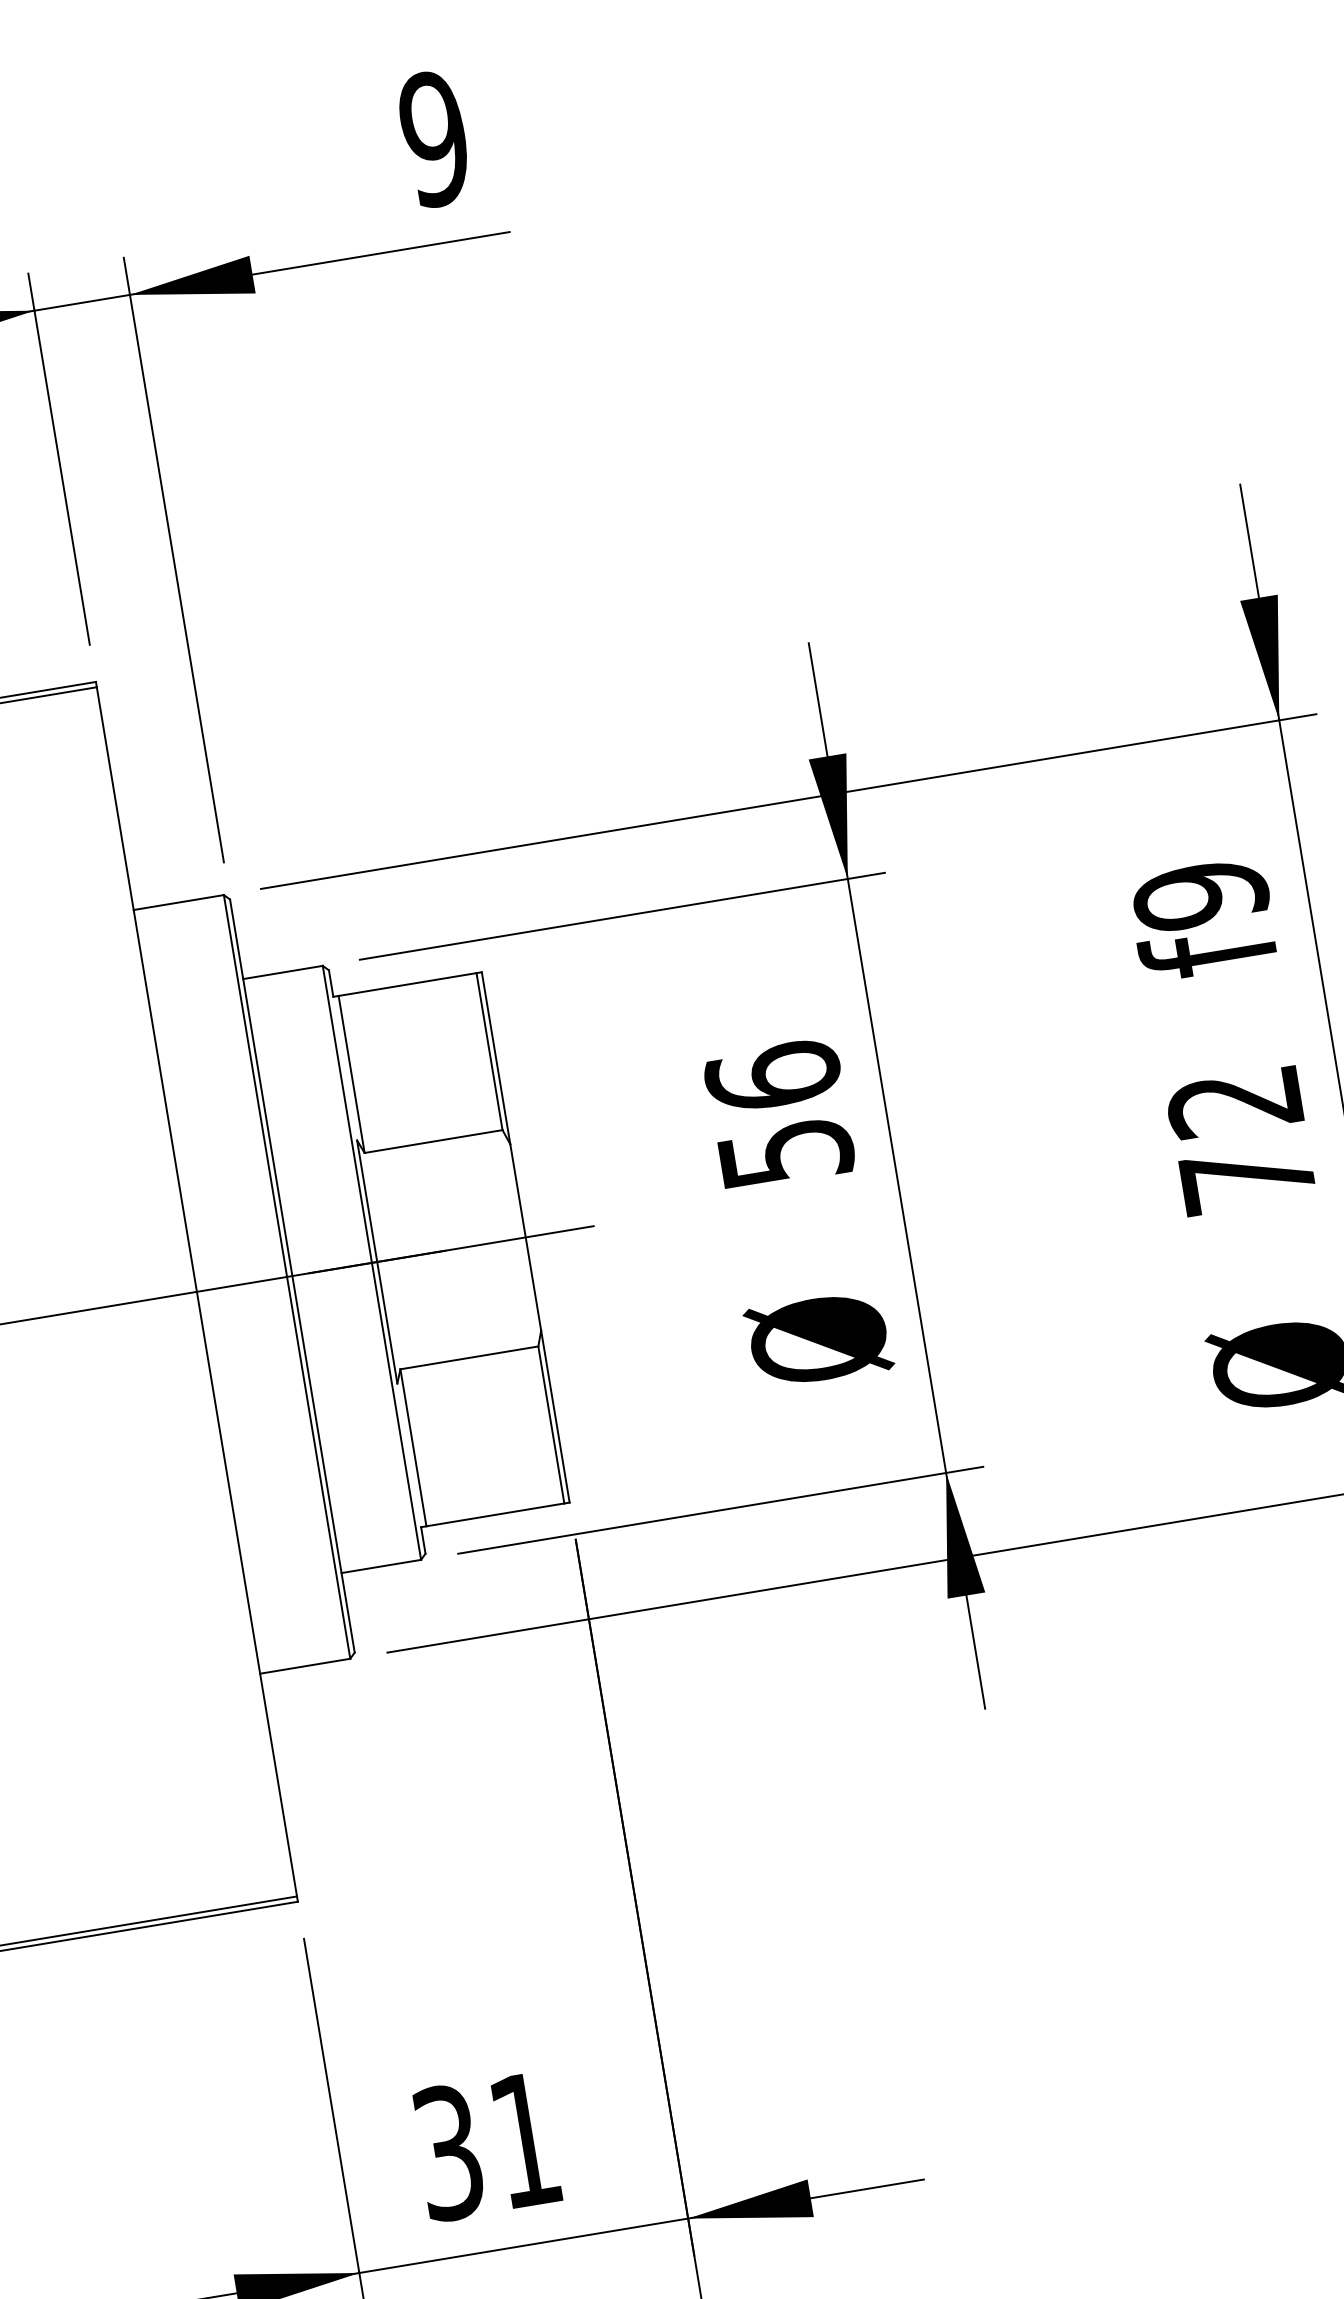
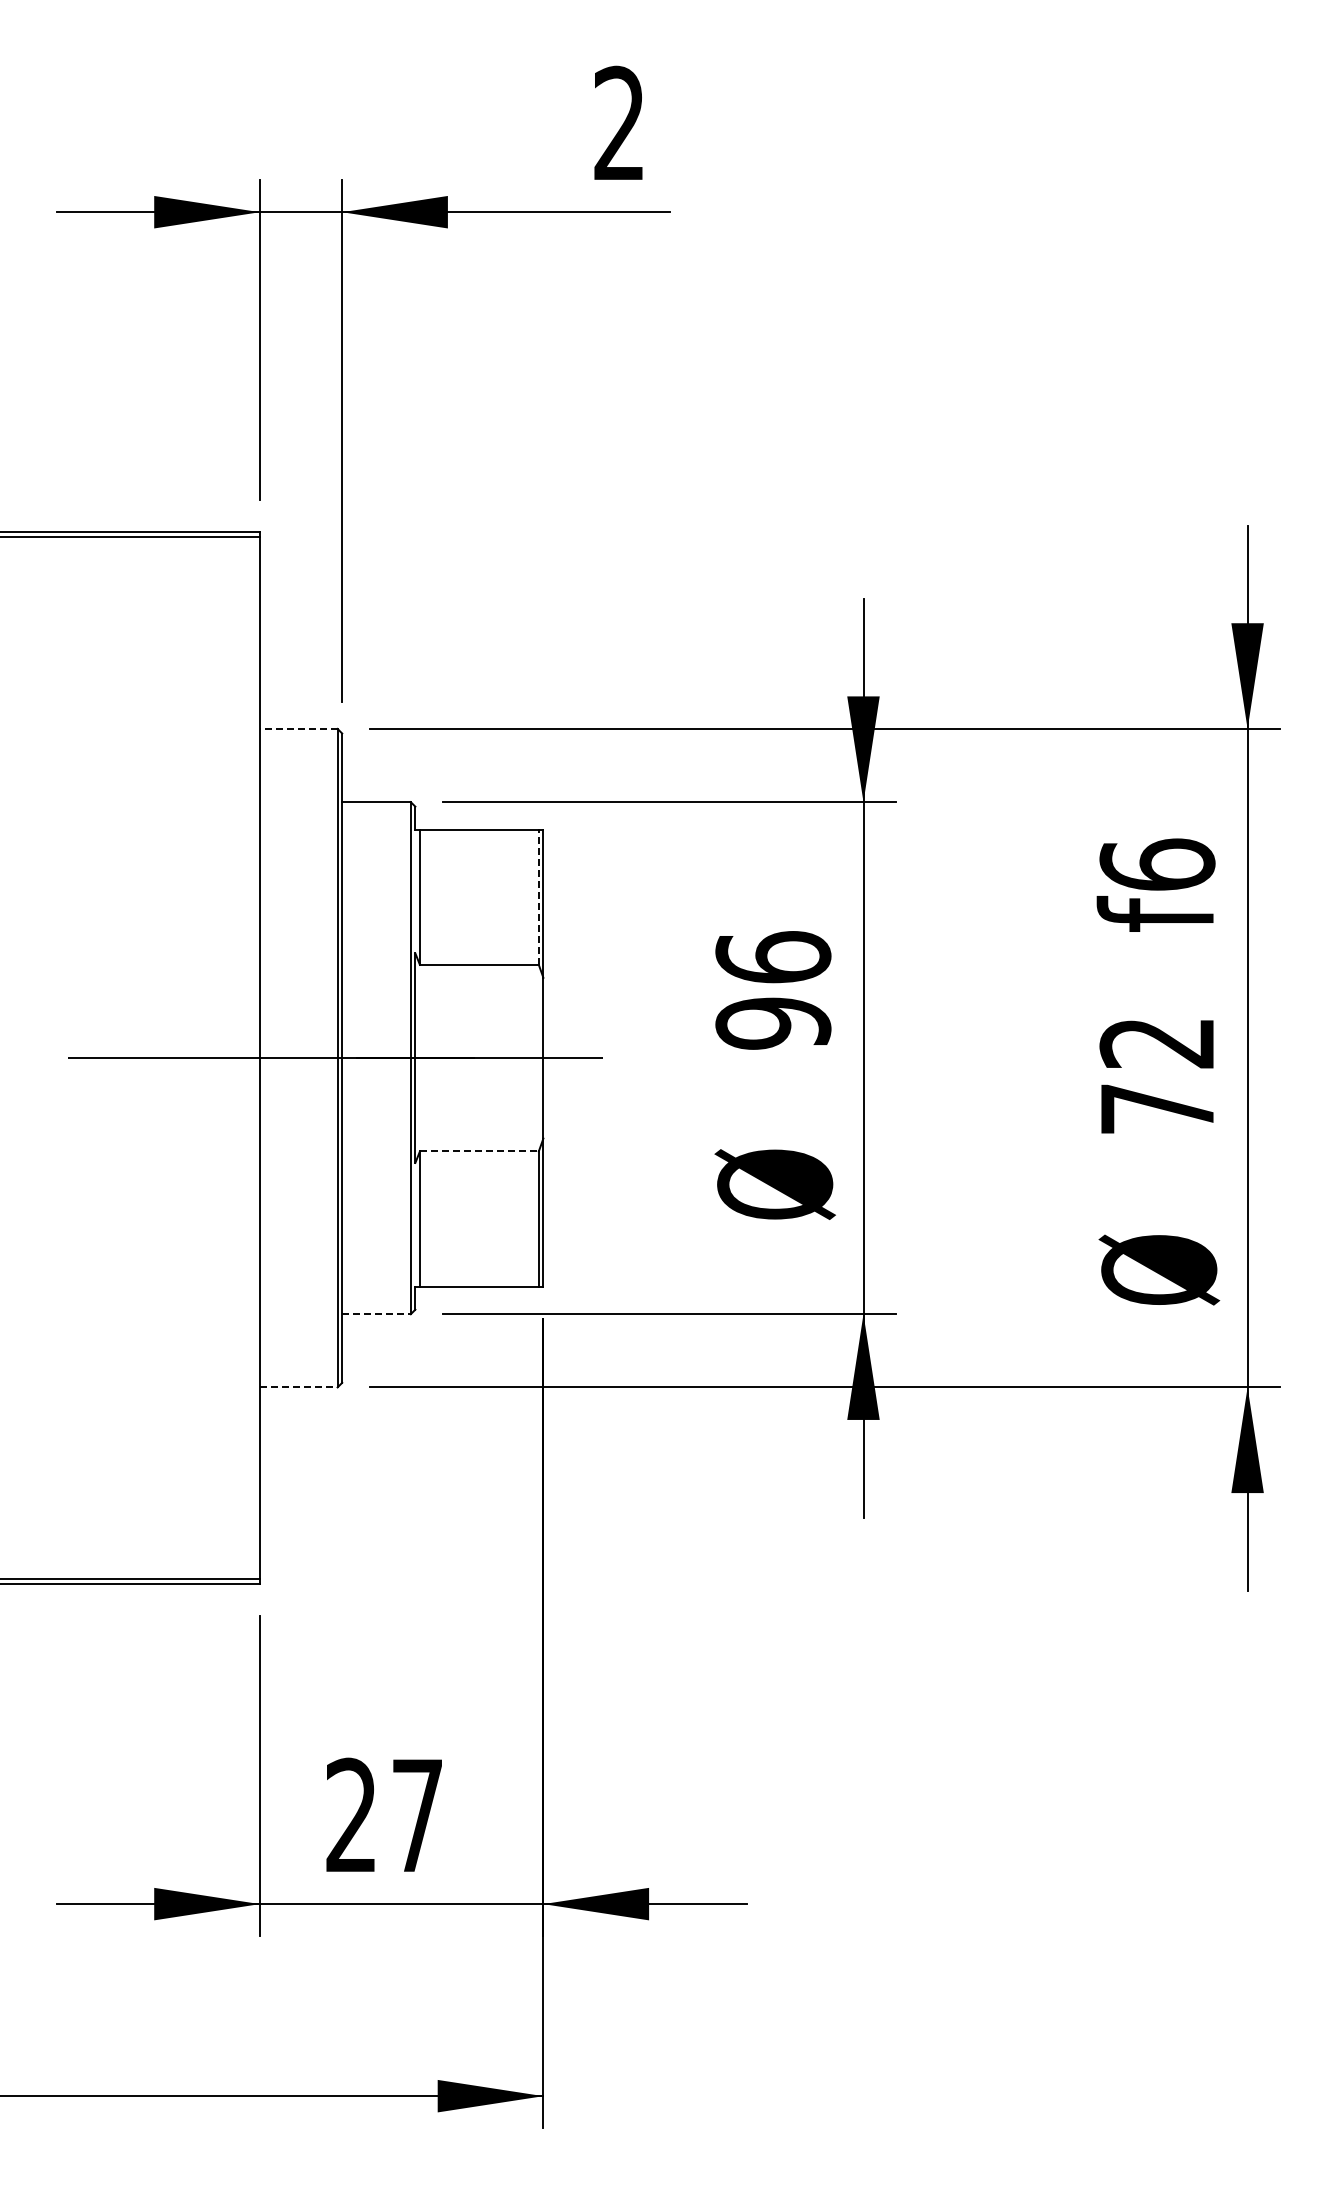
text: (434, 138) -> (619, 123), 9 -> 2
text: (1200, 894) -> (1157, 864), f9 -> f6
line: (178, 902) -> (298, 728), solid -> dashed
line: (489, 1052) -> (538, 897), solid -> dashed
text: (785, 1153) -> (773, 1023), 56 -> 96
line: (469, 1357) -> (479, 1151), solid -> dashed
line: (382, 1566) -> (377, 1314), solid -> dashed
line: (304, 1666) -> (298, 1387), solid -> dashed
text: (485, 2146) -> (383, 1815), 31 -> 27

